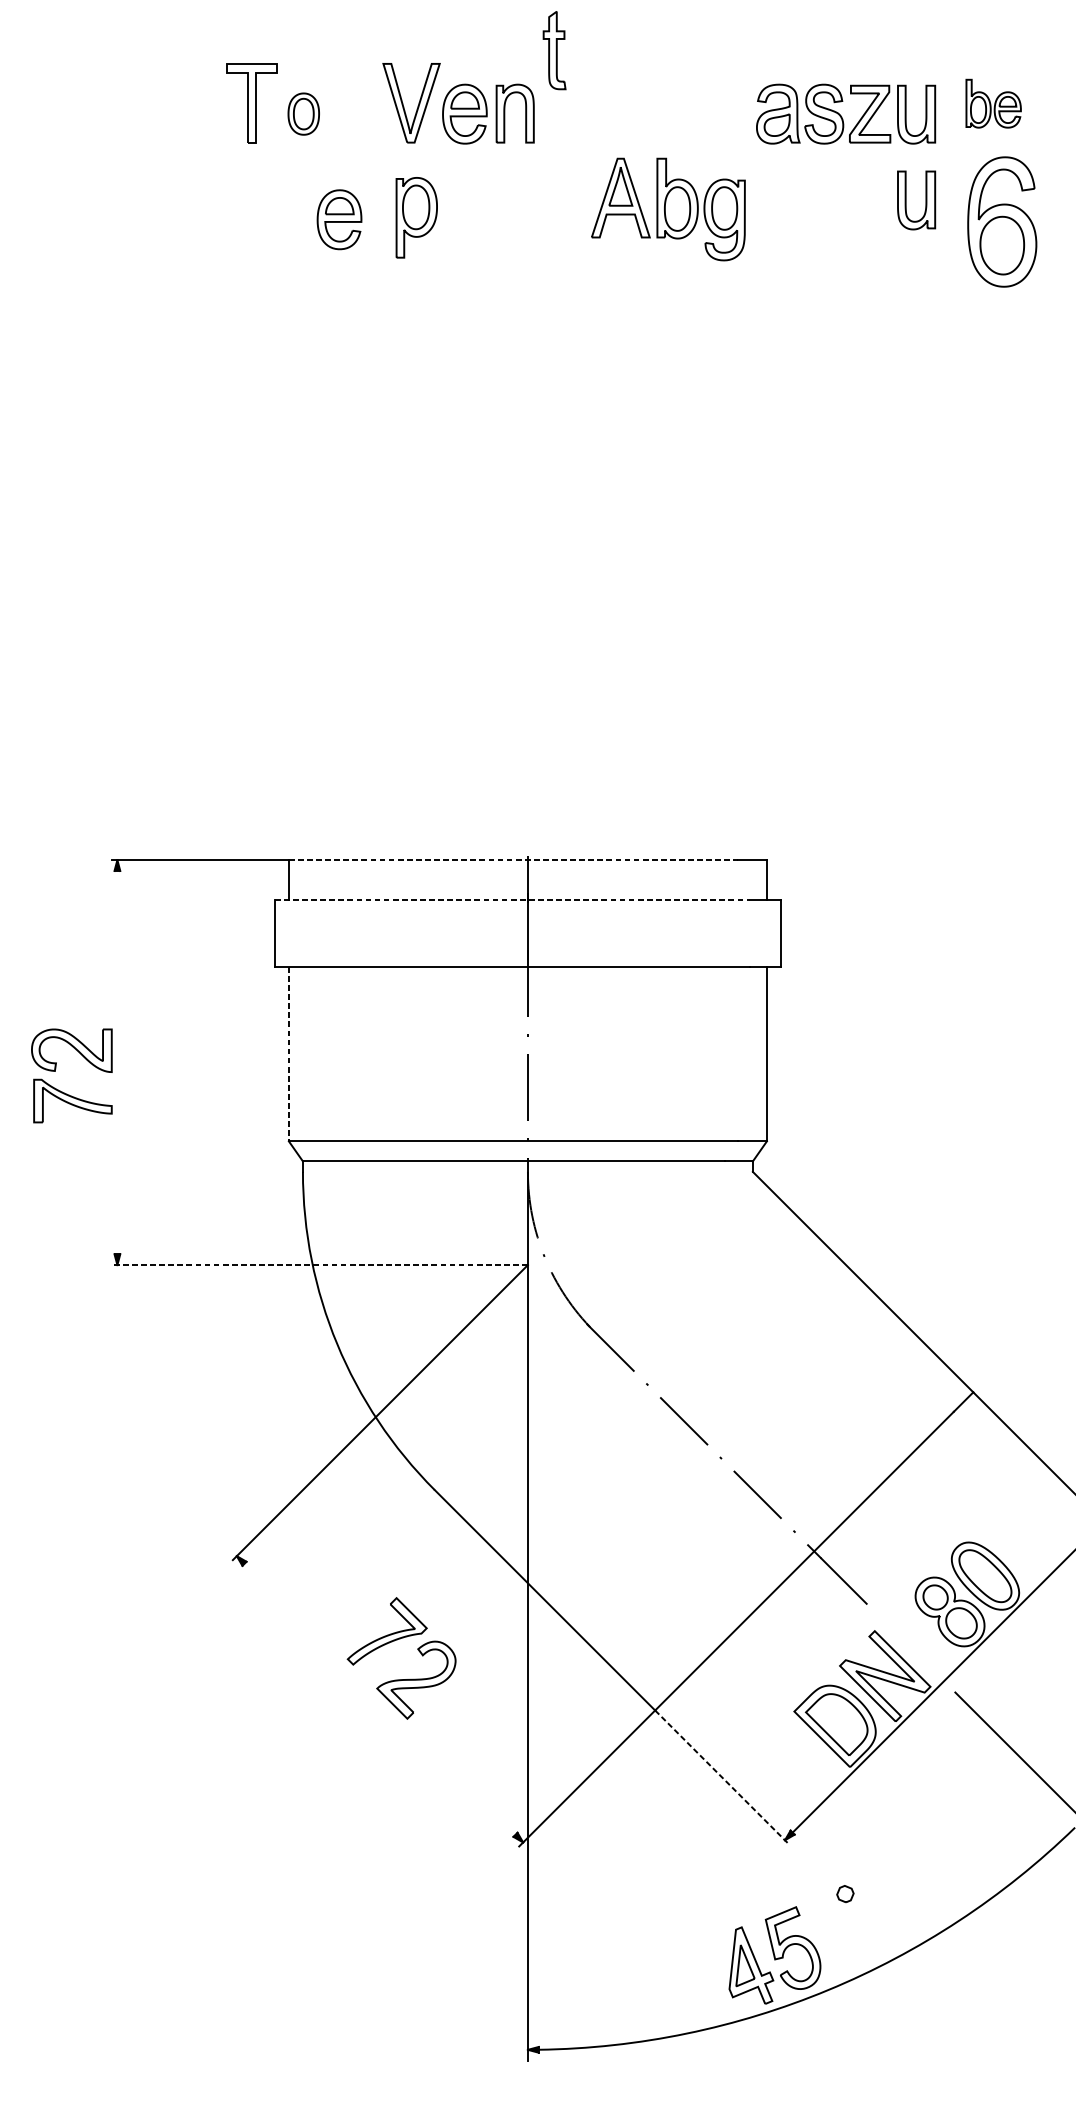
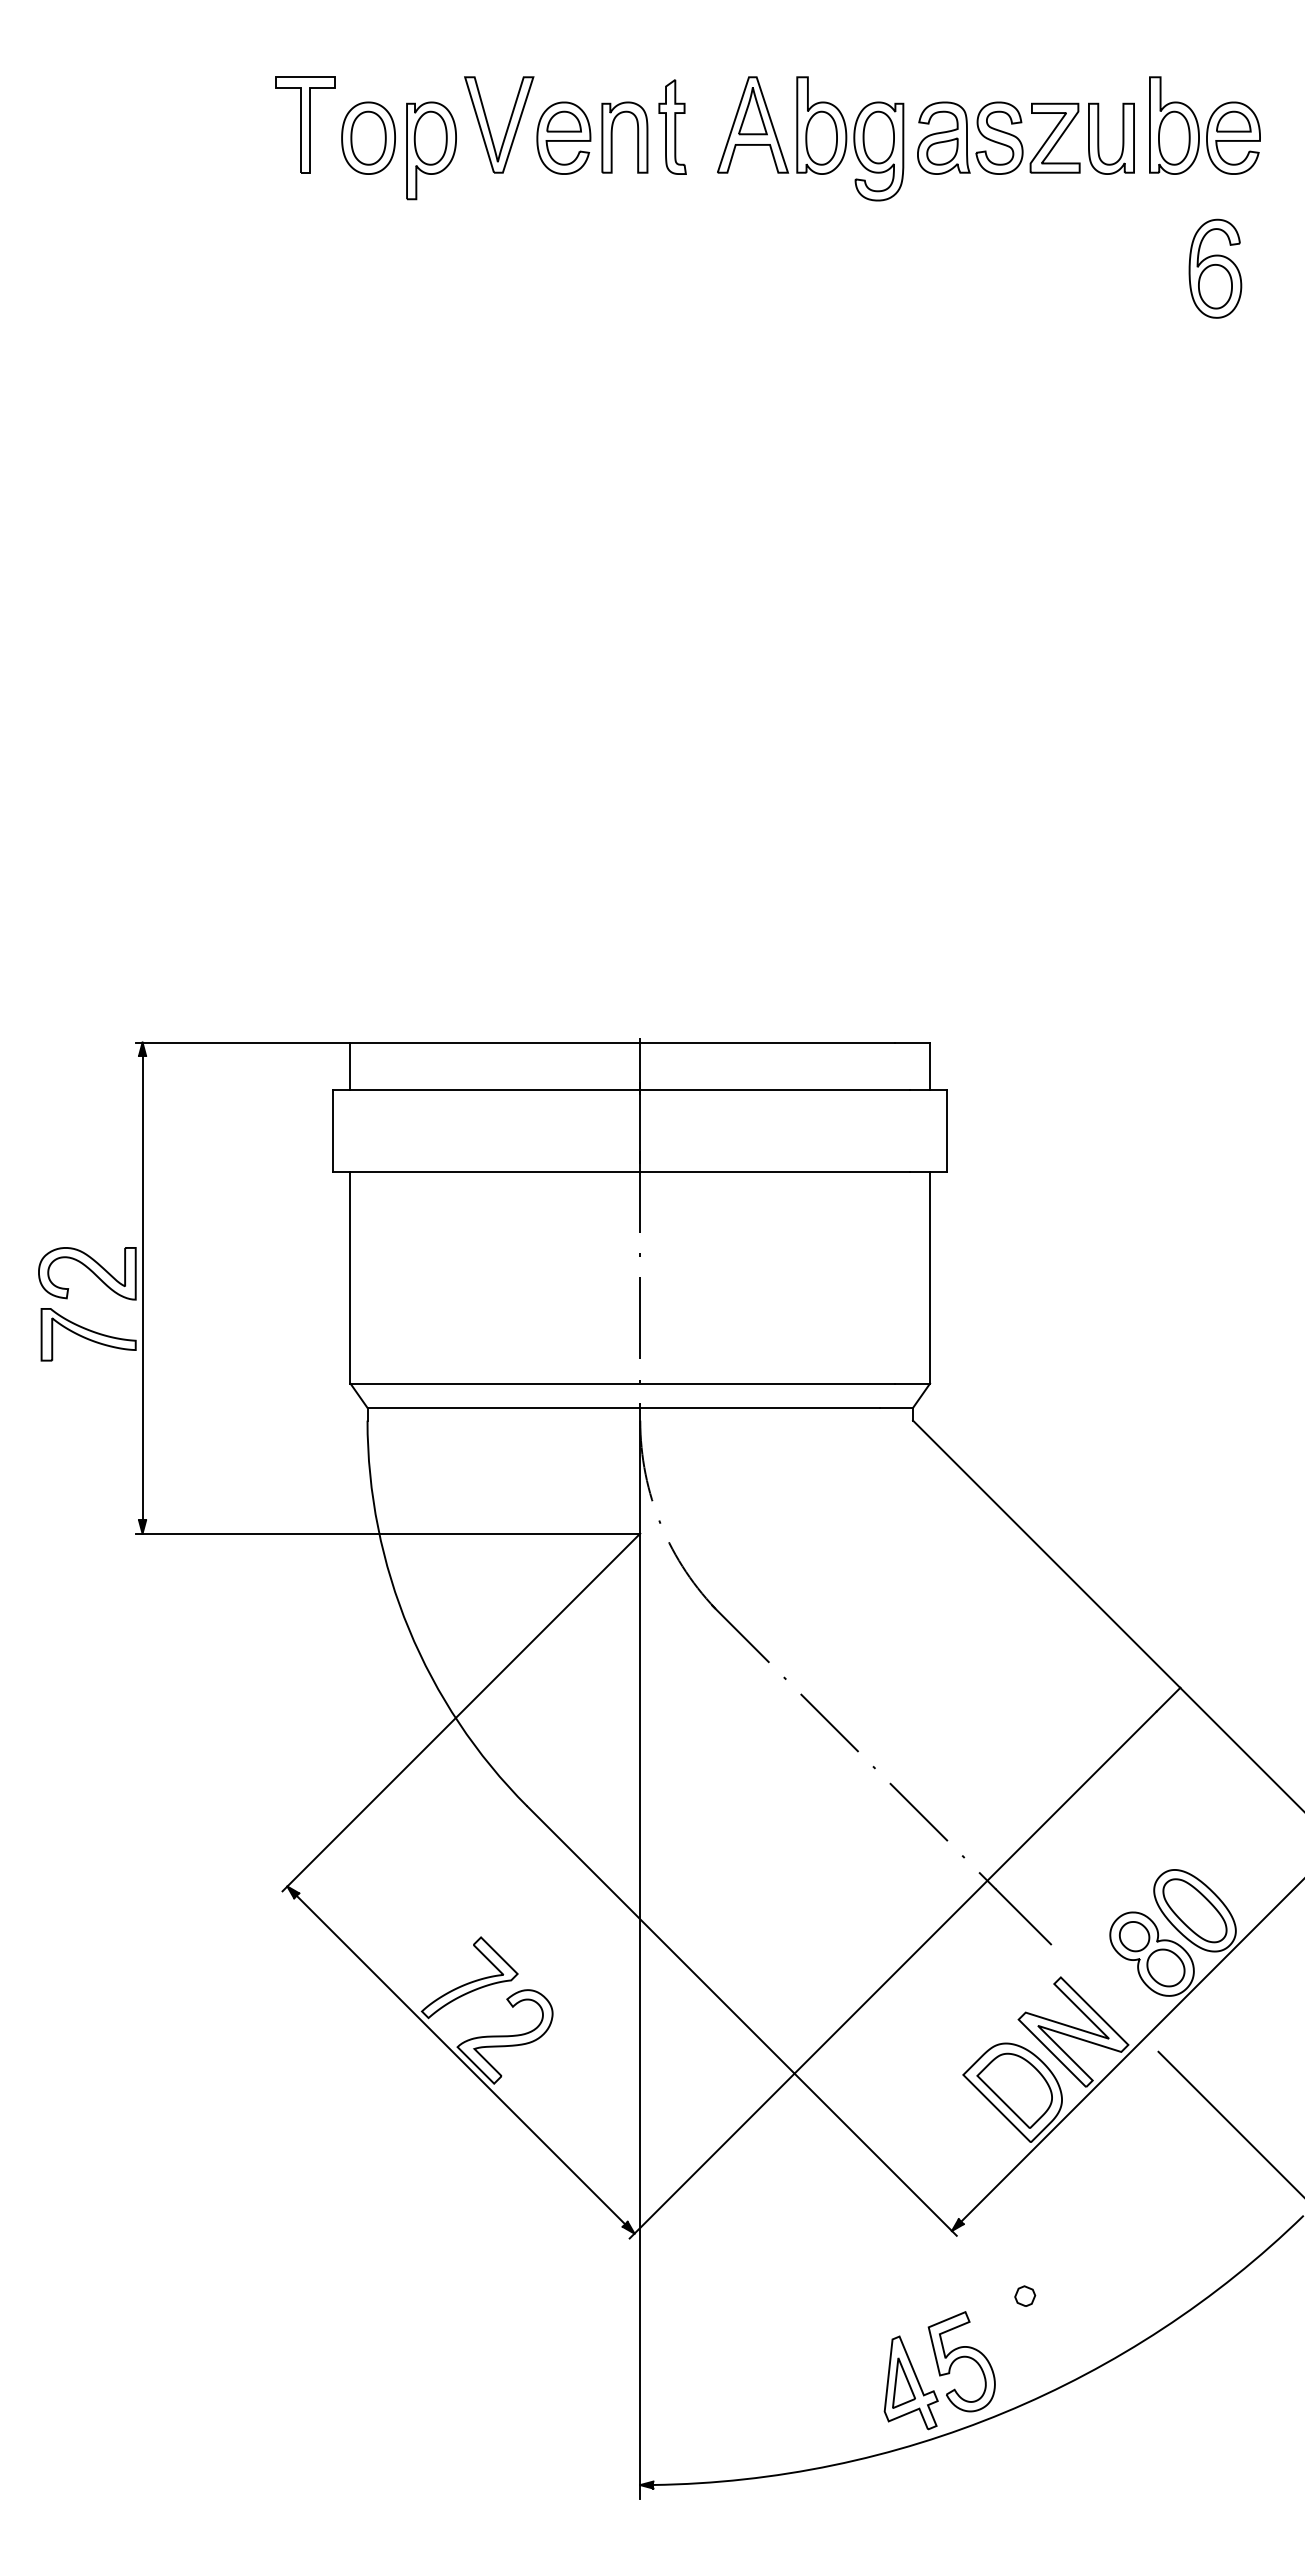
part: (554, 50) -> (672, 126), moved
part: (993, 103) -> (1204, 125), size x1.67
part: (303, 113) -> (368, 137), size x1.43
part: (925, 200) -> (1122, 242), removed
part: (668, 209) -> (810, 138), moved
part: (416, 217) -> (431, 150), moved
part: (339, 219) -> (411, 265), removed
part: (1002, 221) -> (1215, 268), size x0.62
line: (514, 860) -> (623, 1042), dashed -> solid
line: (513, 899) -> (622, 1090), dashed -> solid
line: (288, 1053) -> (350, 1277), dashed -> solid
line: (117, 1062) -> (142, 1287), added
line: (319, 1264) -> (387, 1533), dashed -> solid
line: (379, 1698) -> (460, 2059), added
line: (721, 1777) -> (875, 2154), dashed -> solid

